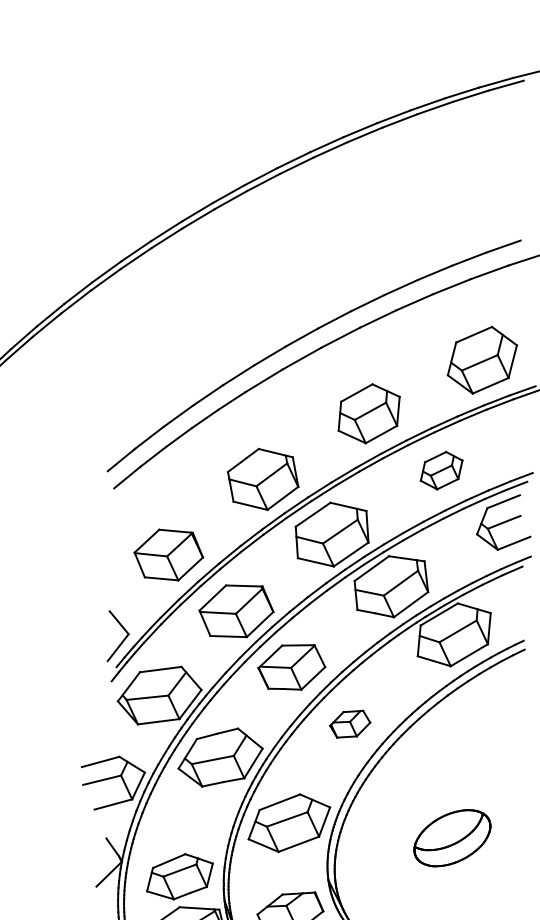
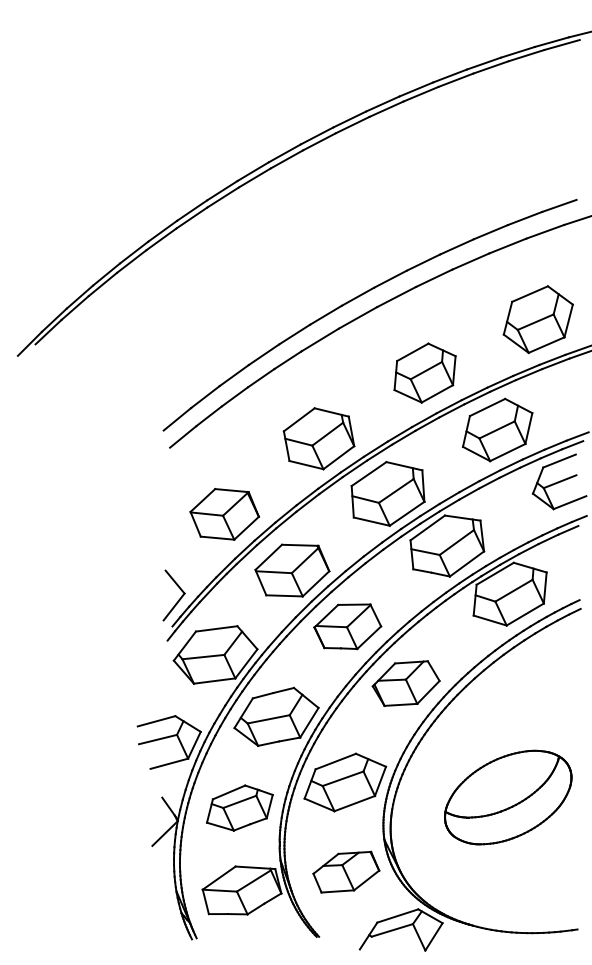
part: (441, 470) -> (497, 429), size x1.67
part: (349, 724) -> (405, 683), size x1.67
part: (452, 838) -> (508, 797), size x1.67
part: (179, 876) -> (239, 807), moved

